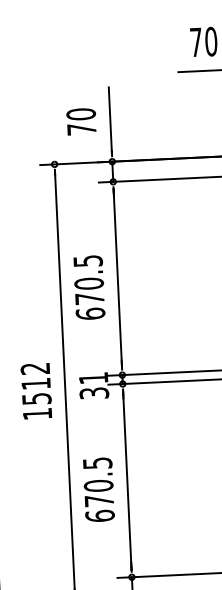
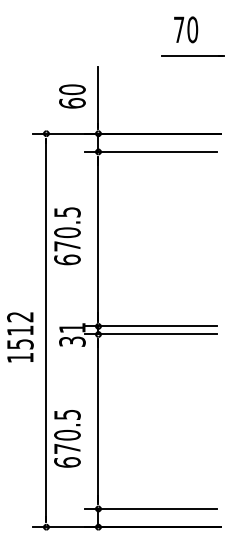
text: (81, 129) -> (72, 103), 70 -> 60
text: (89, 287) -> (67, 236), moved
text: (98, 489) -> (67, 438), moved

